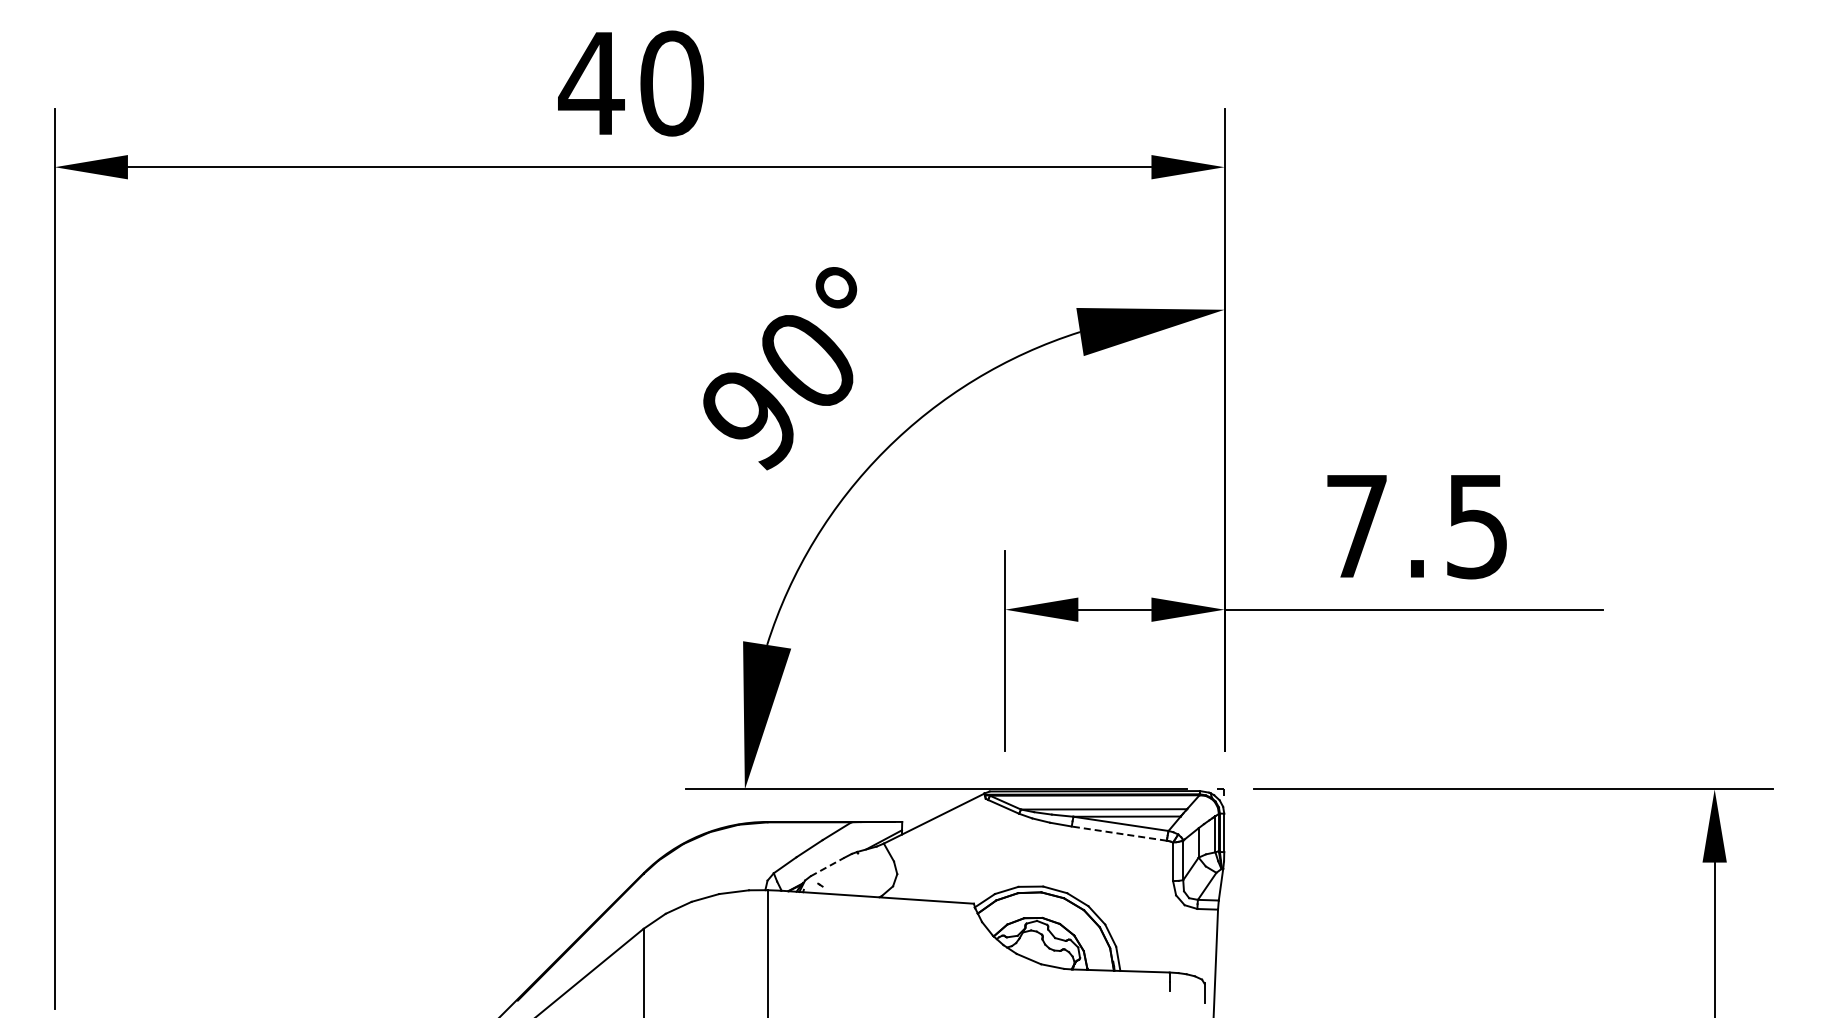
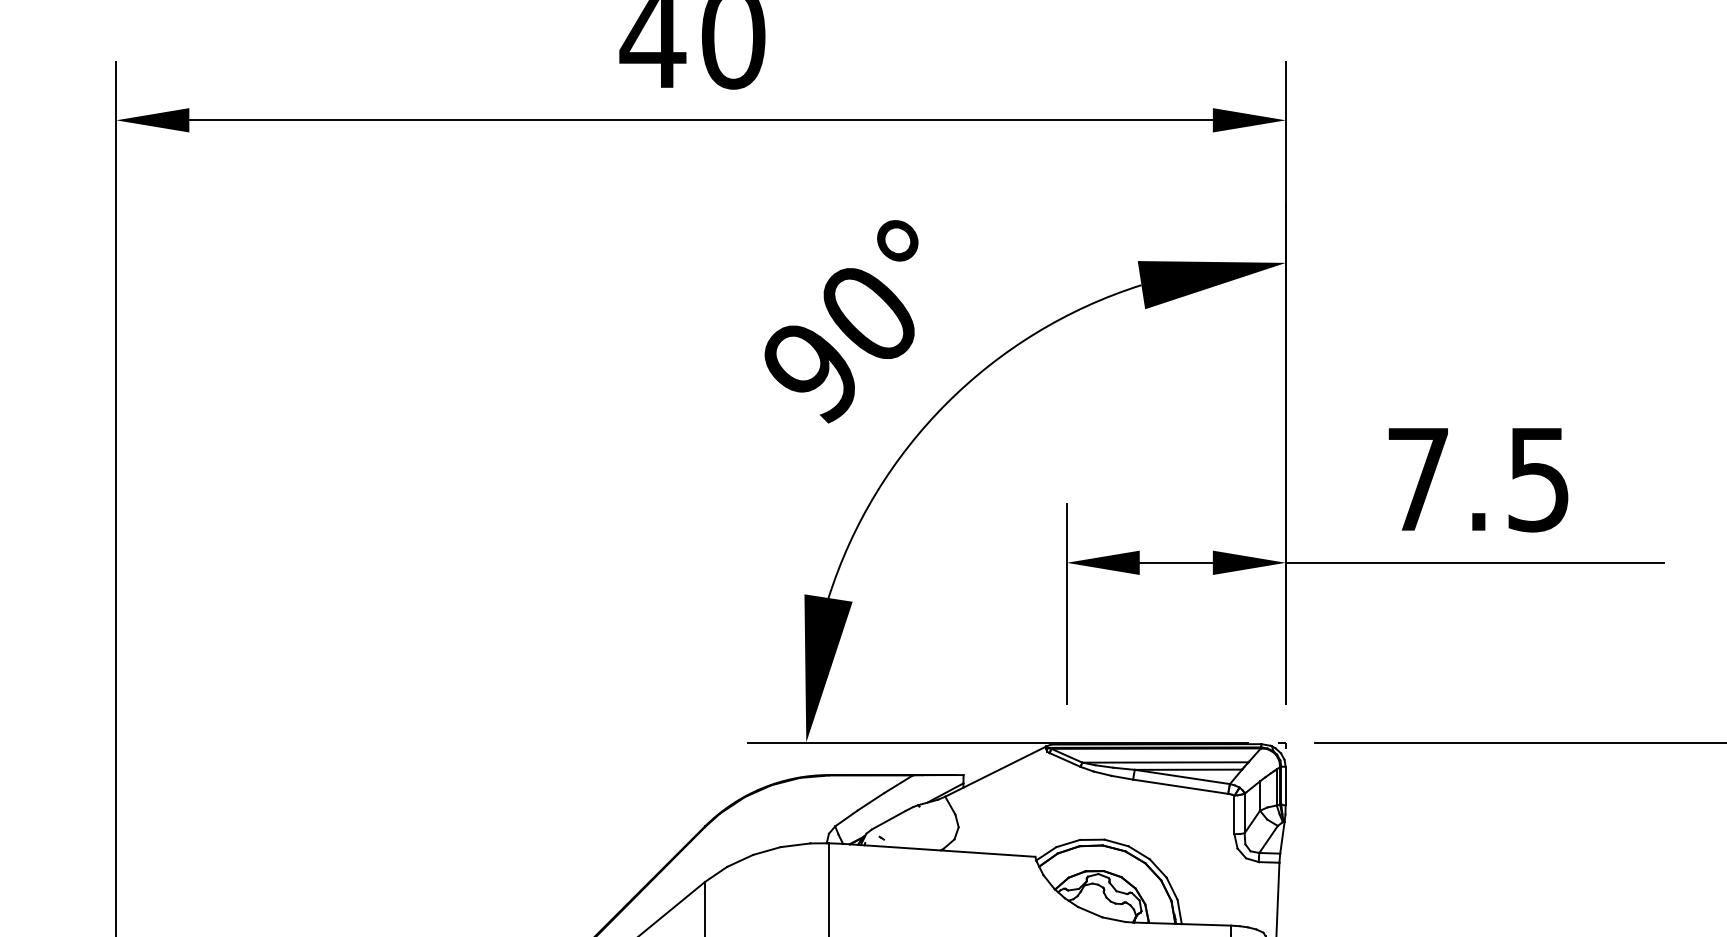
line: (1118, 833) -> (1179, 786), dashed -> solid
line: (827, 866) -> (888, 819), dashed -> solid

